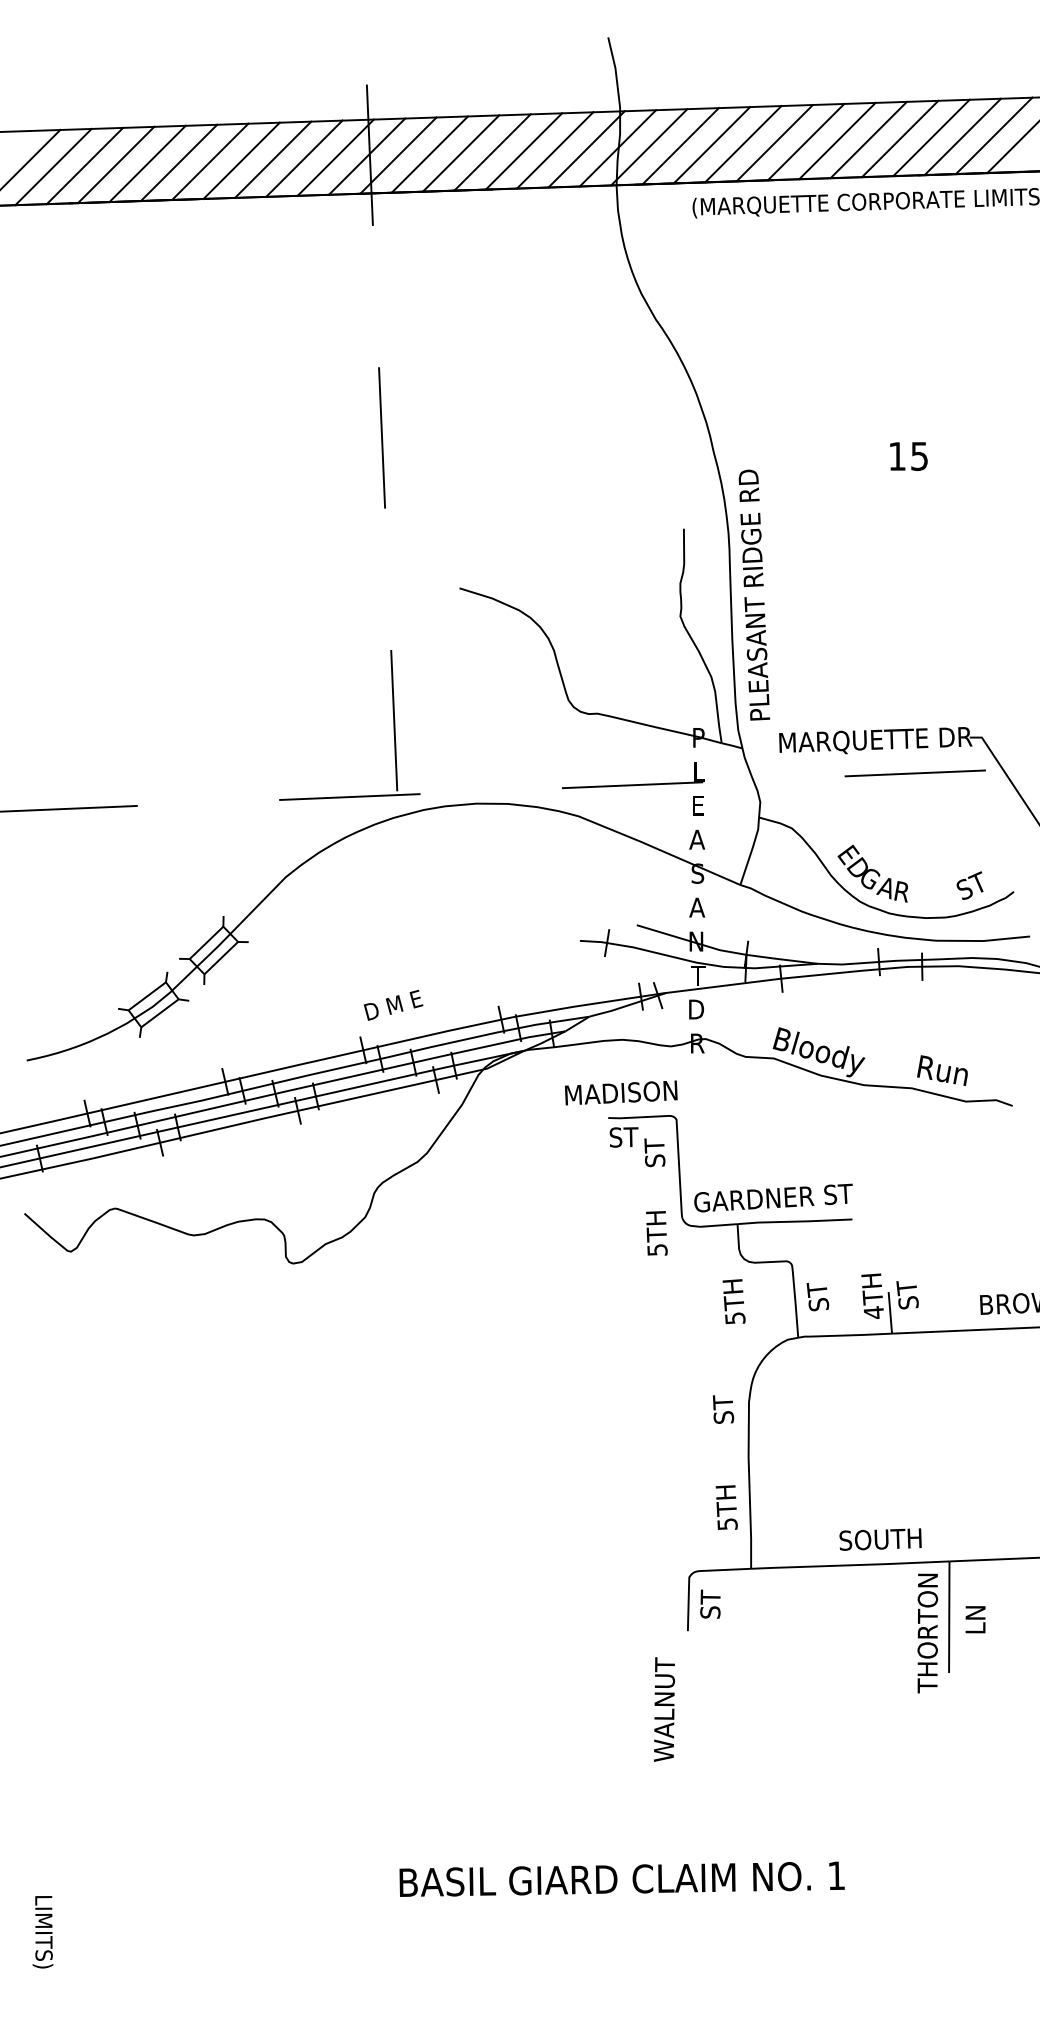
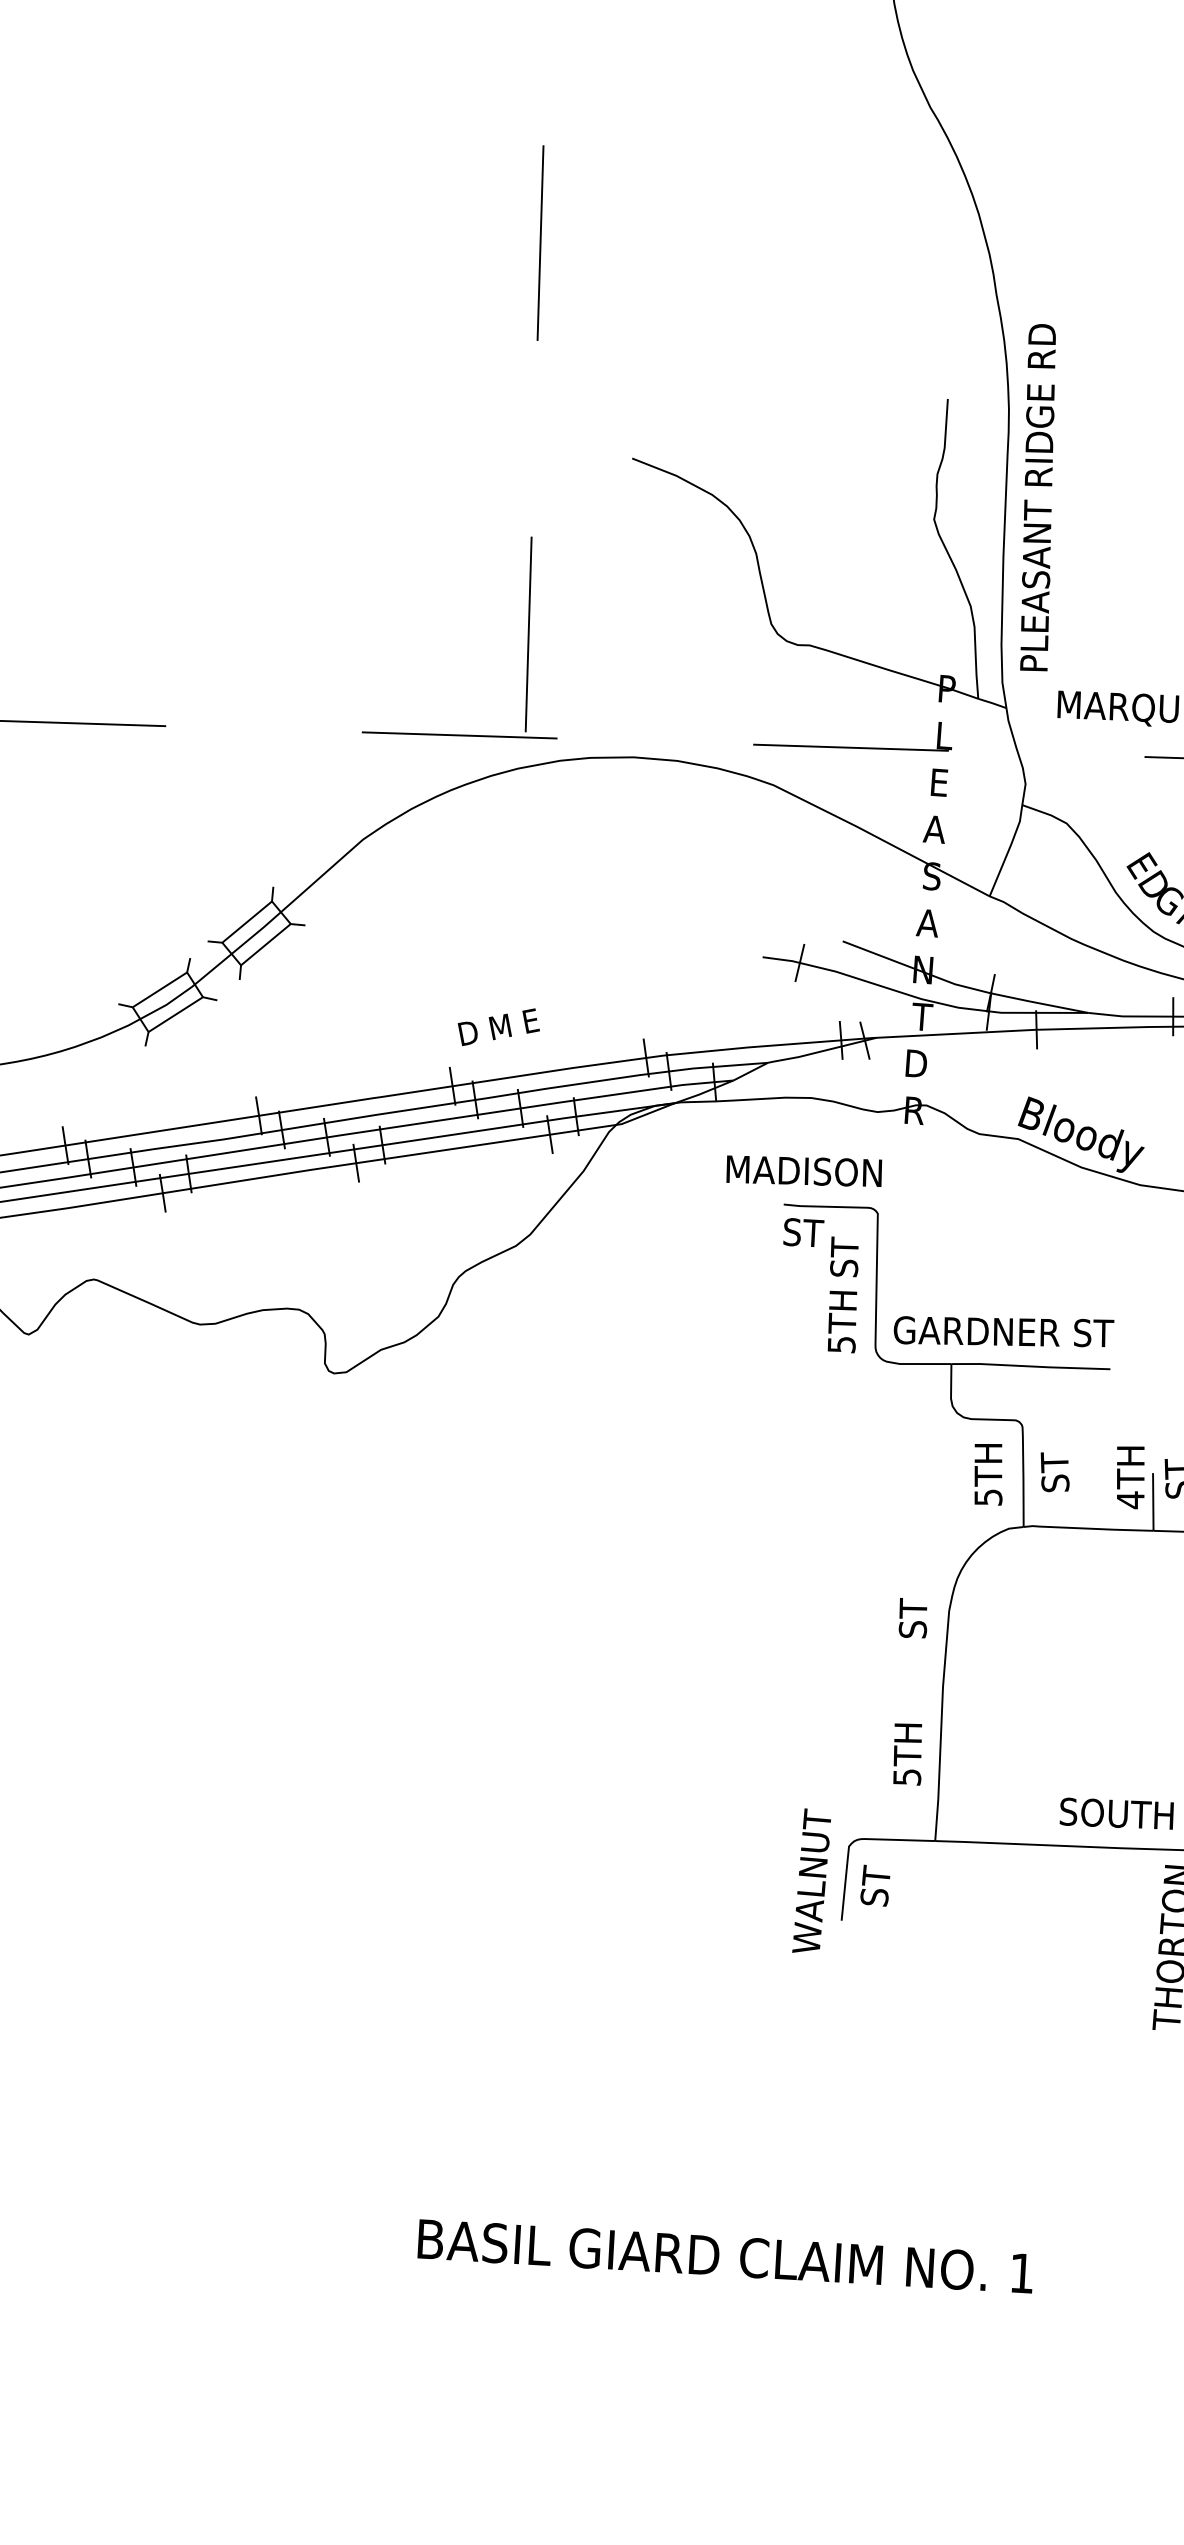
text: (656, 1233) -> (842, 1321), moved
text: (733, 1301) -> (987, 1474), moved
text: (664, 1709) -> (812, 1881), moved

